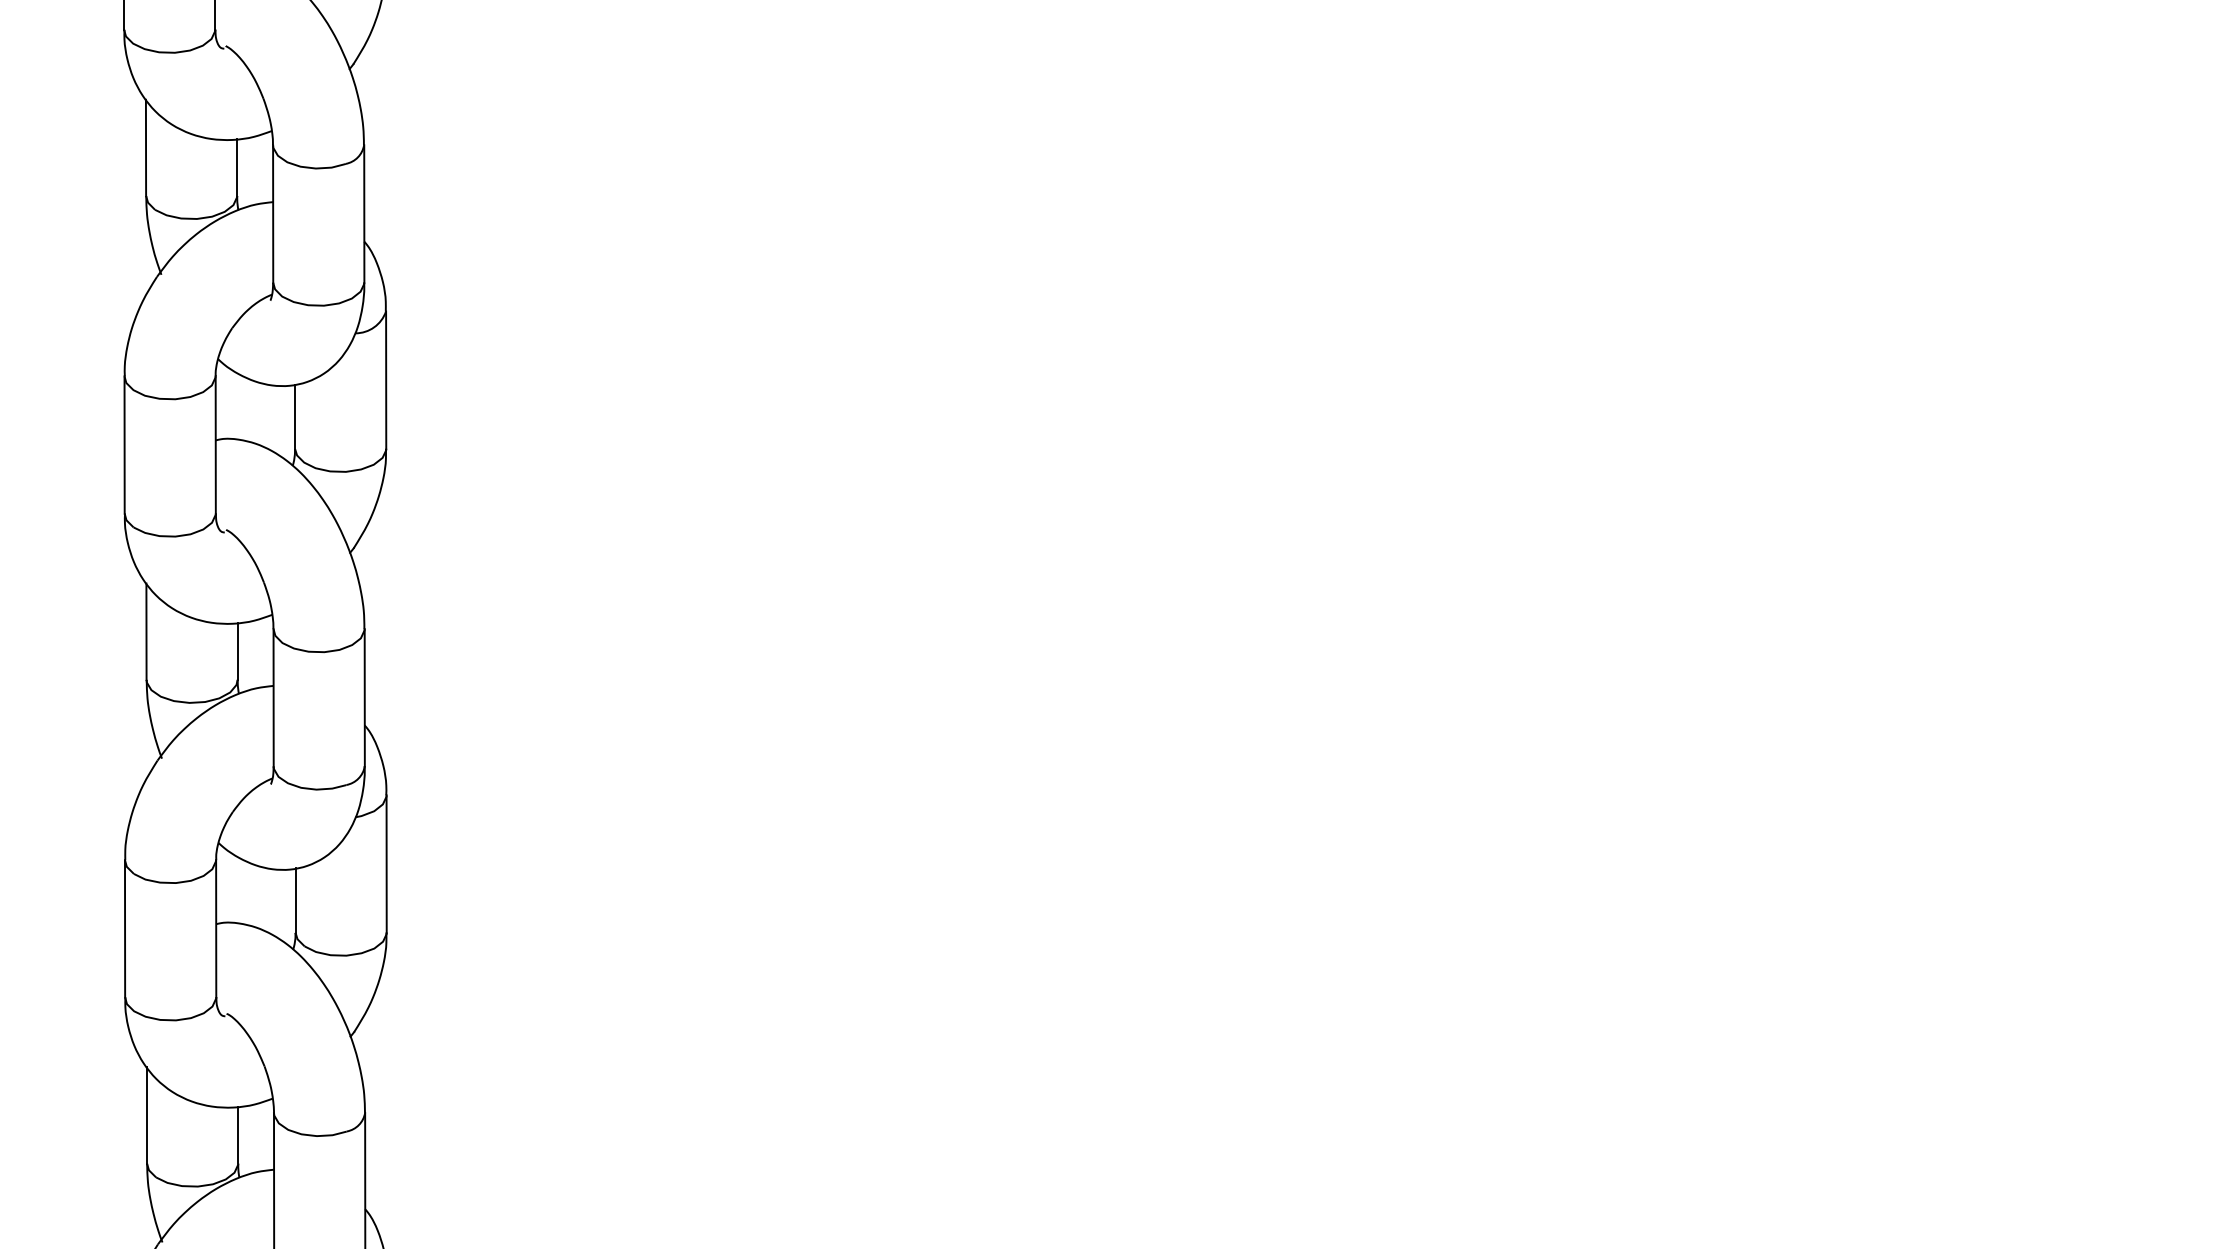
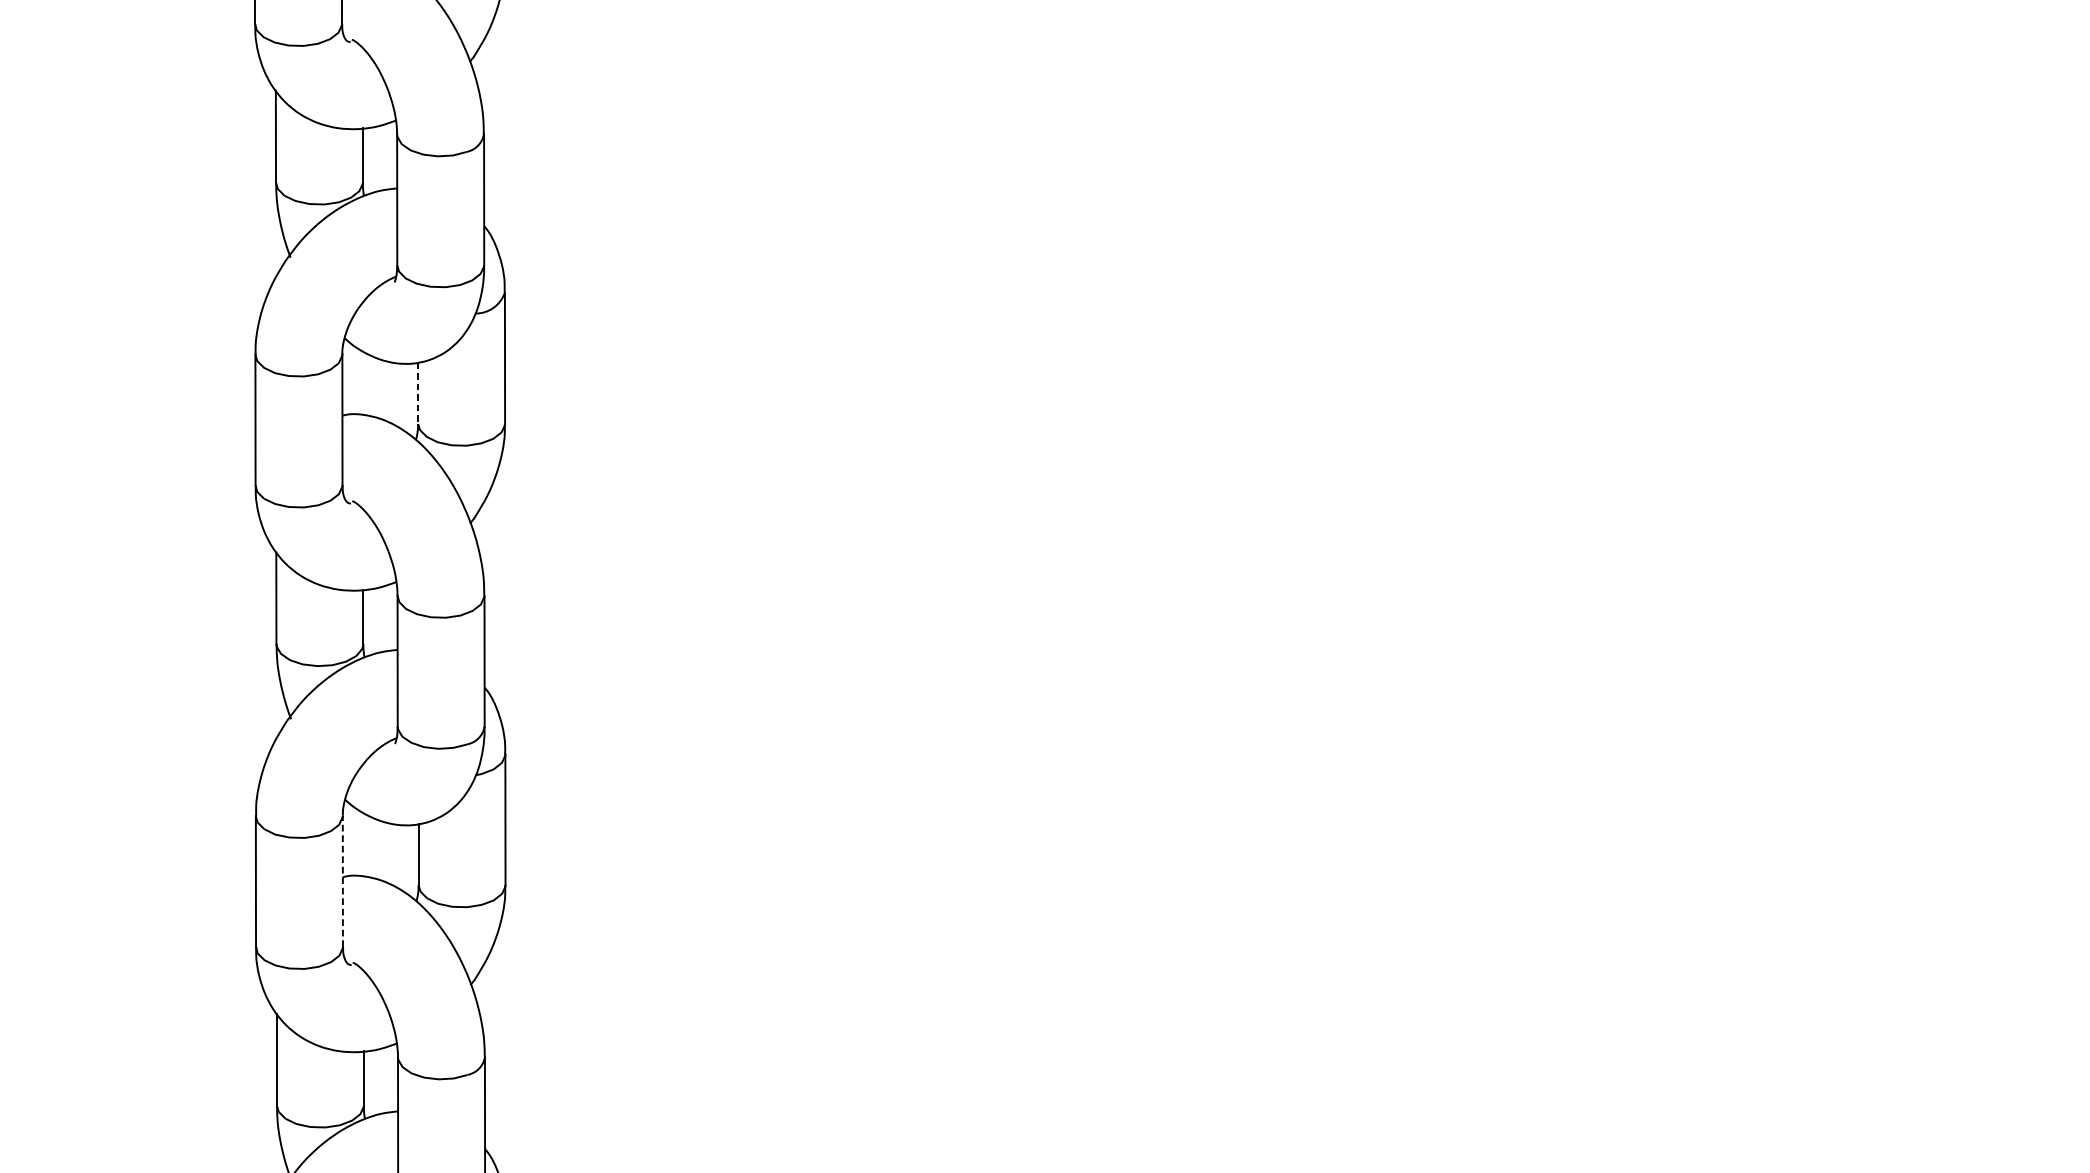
line: (295, 417) -> (418, 393), solid -> dashed
line: (216, 928) -> (343, 881), solid -> dashed

